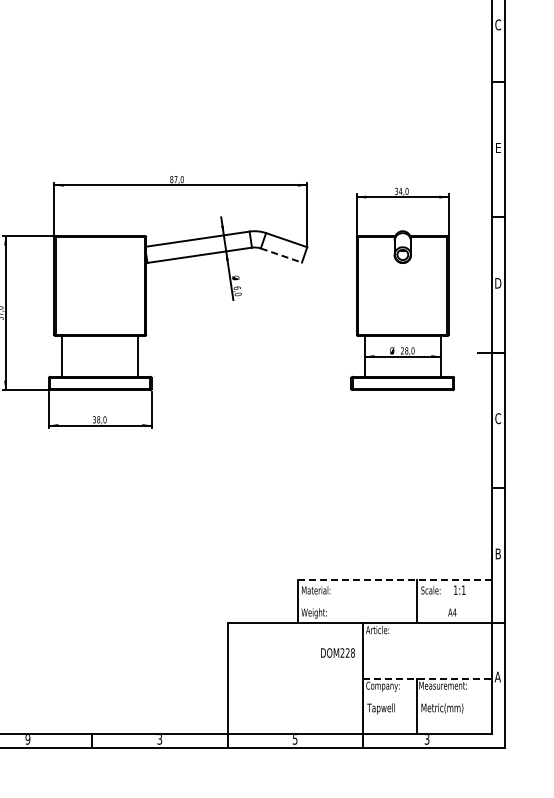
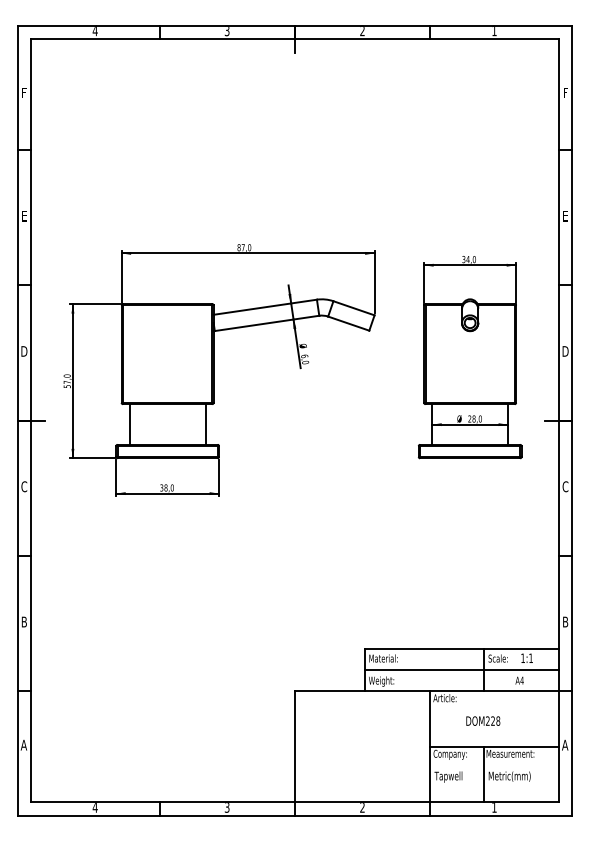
text: (498, 24) -> (565, 92), C -> F
line: (281, 255) -> (348, 323), dashed -> solid
line: (394, 580) -> (461, 648), dashed -> solid
line: (394, 601) -> (461, 669), added
text: (338, 652) -> (483, 720), moved
line: (428, 678) -> (495, 746), dashed -> solid
text: (27, 739) -> (94, 807), 9 -> 4
text: (295, 739) -> (362, 807), 5 -> 2
text: (427, 739) -> (494, 807), 3 -> 1

